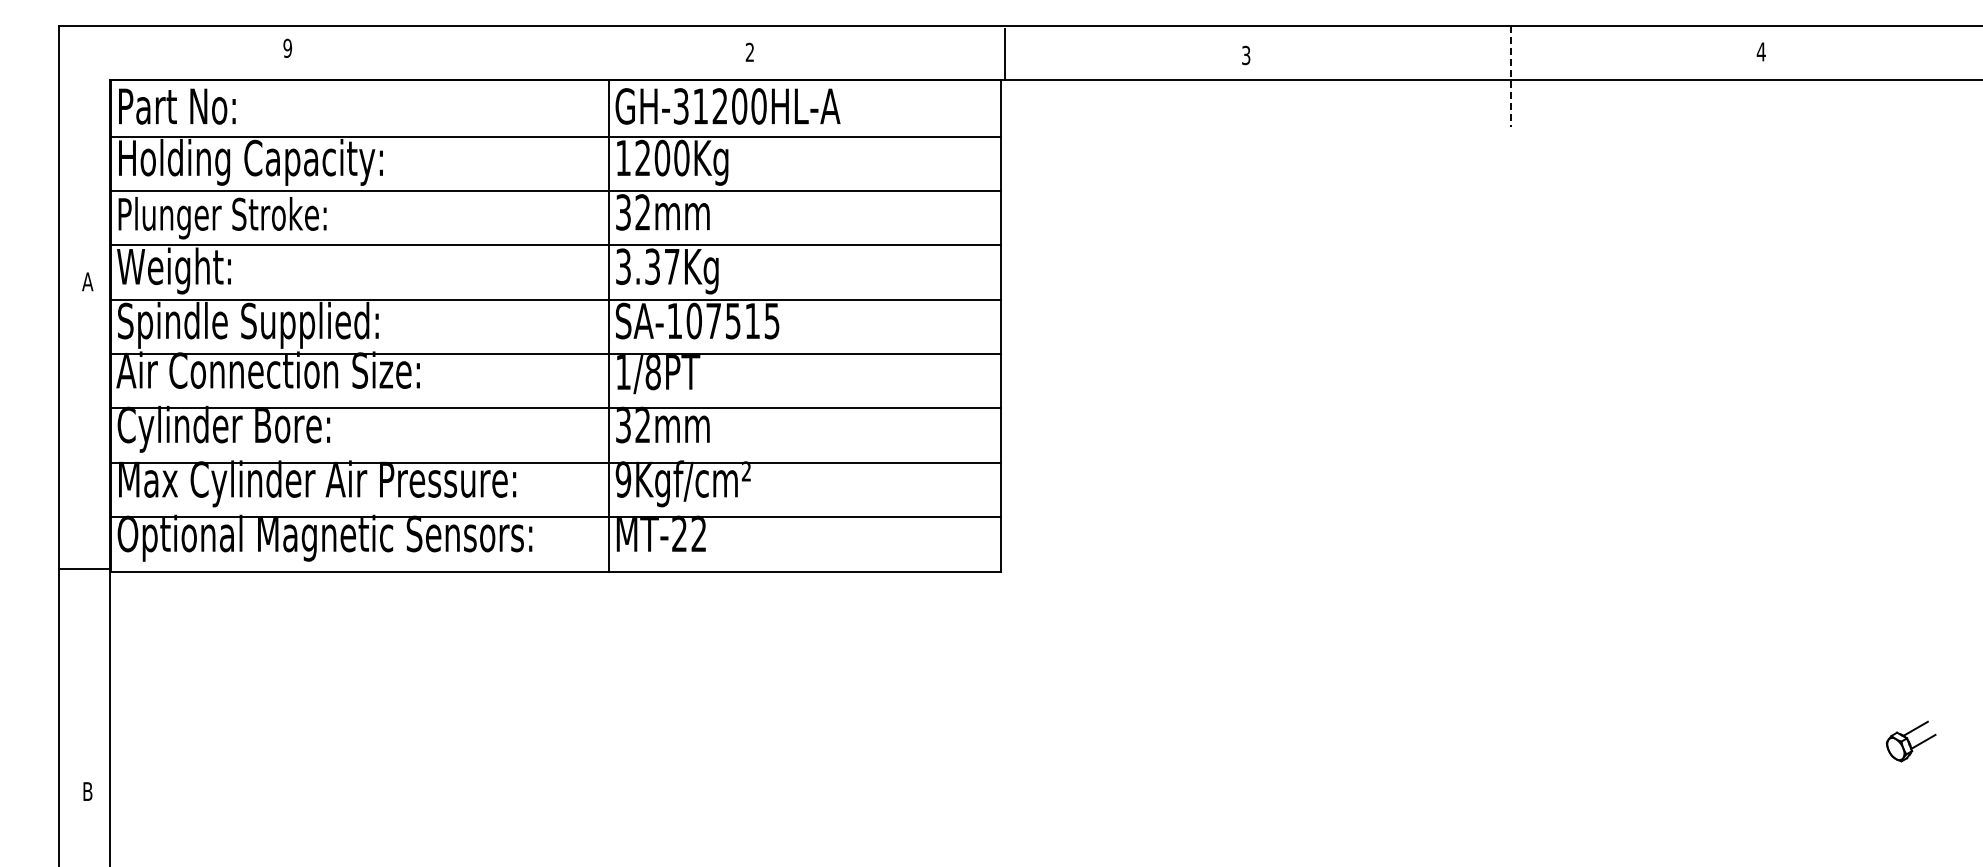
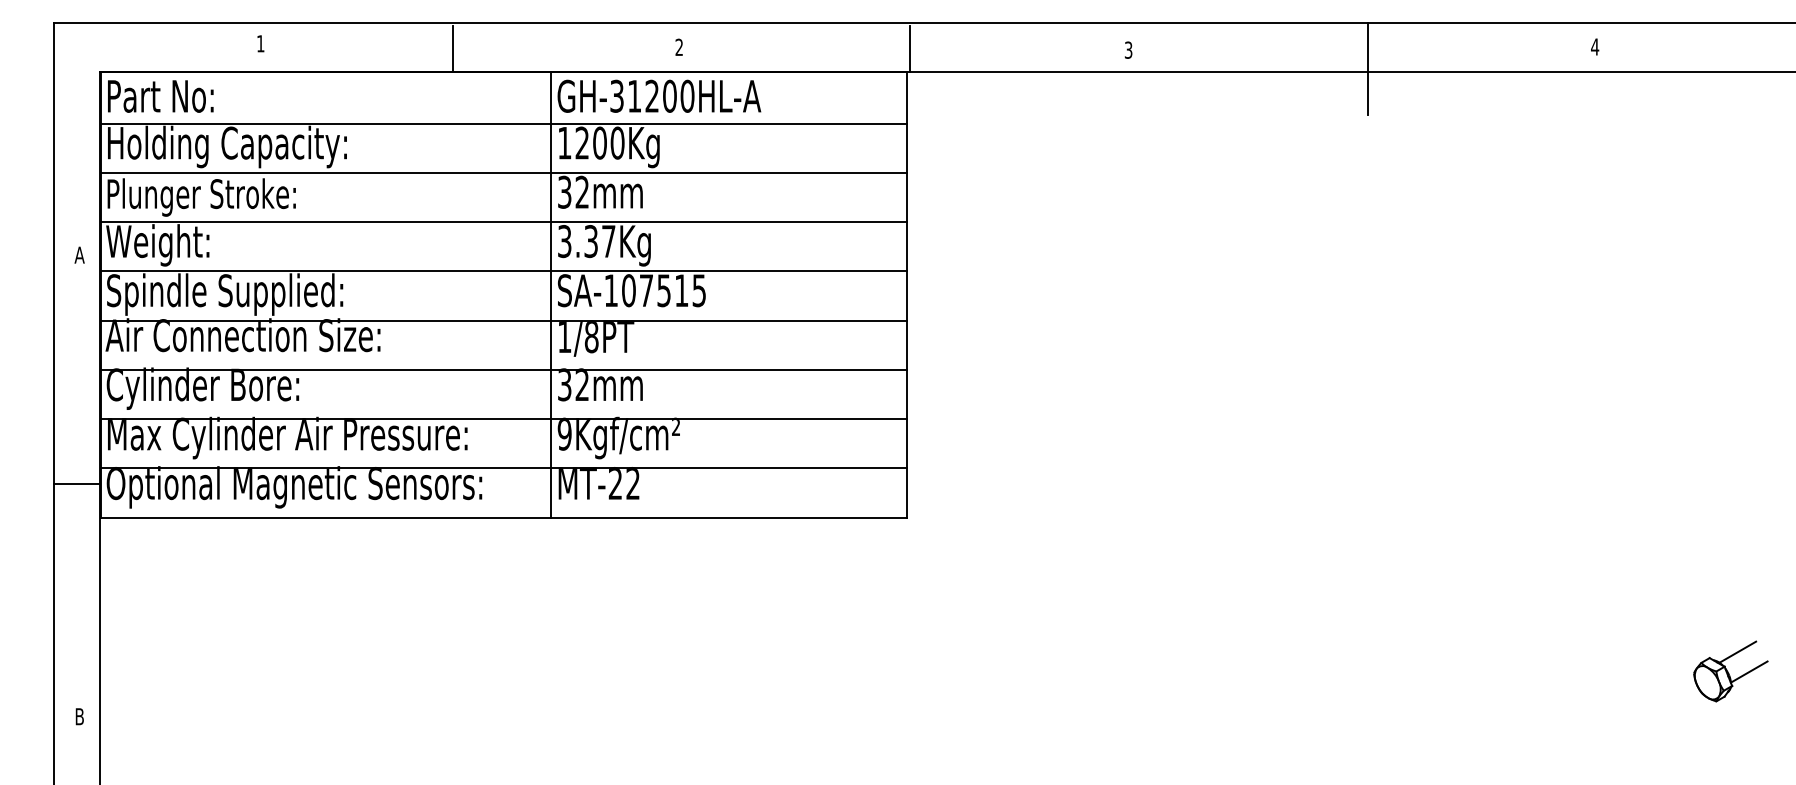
text: (287, 48) -> (260, 43), 9 -> 1
line: (499, 54) -> (452, 49), added
line: (1511, 76) -> (1368, 69), dashed -> solid
line: (84, 568) -> (76, 483), moved
part: (1910, 741) -> (1730, 671), size x1.67

